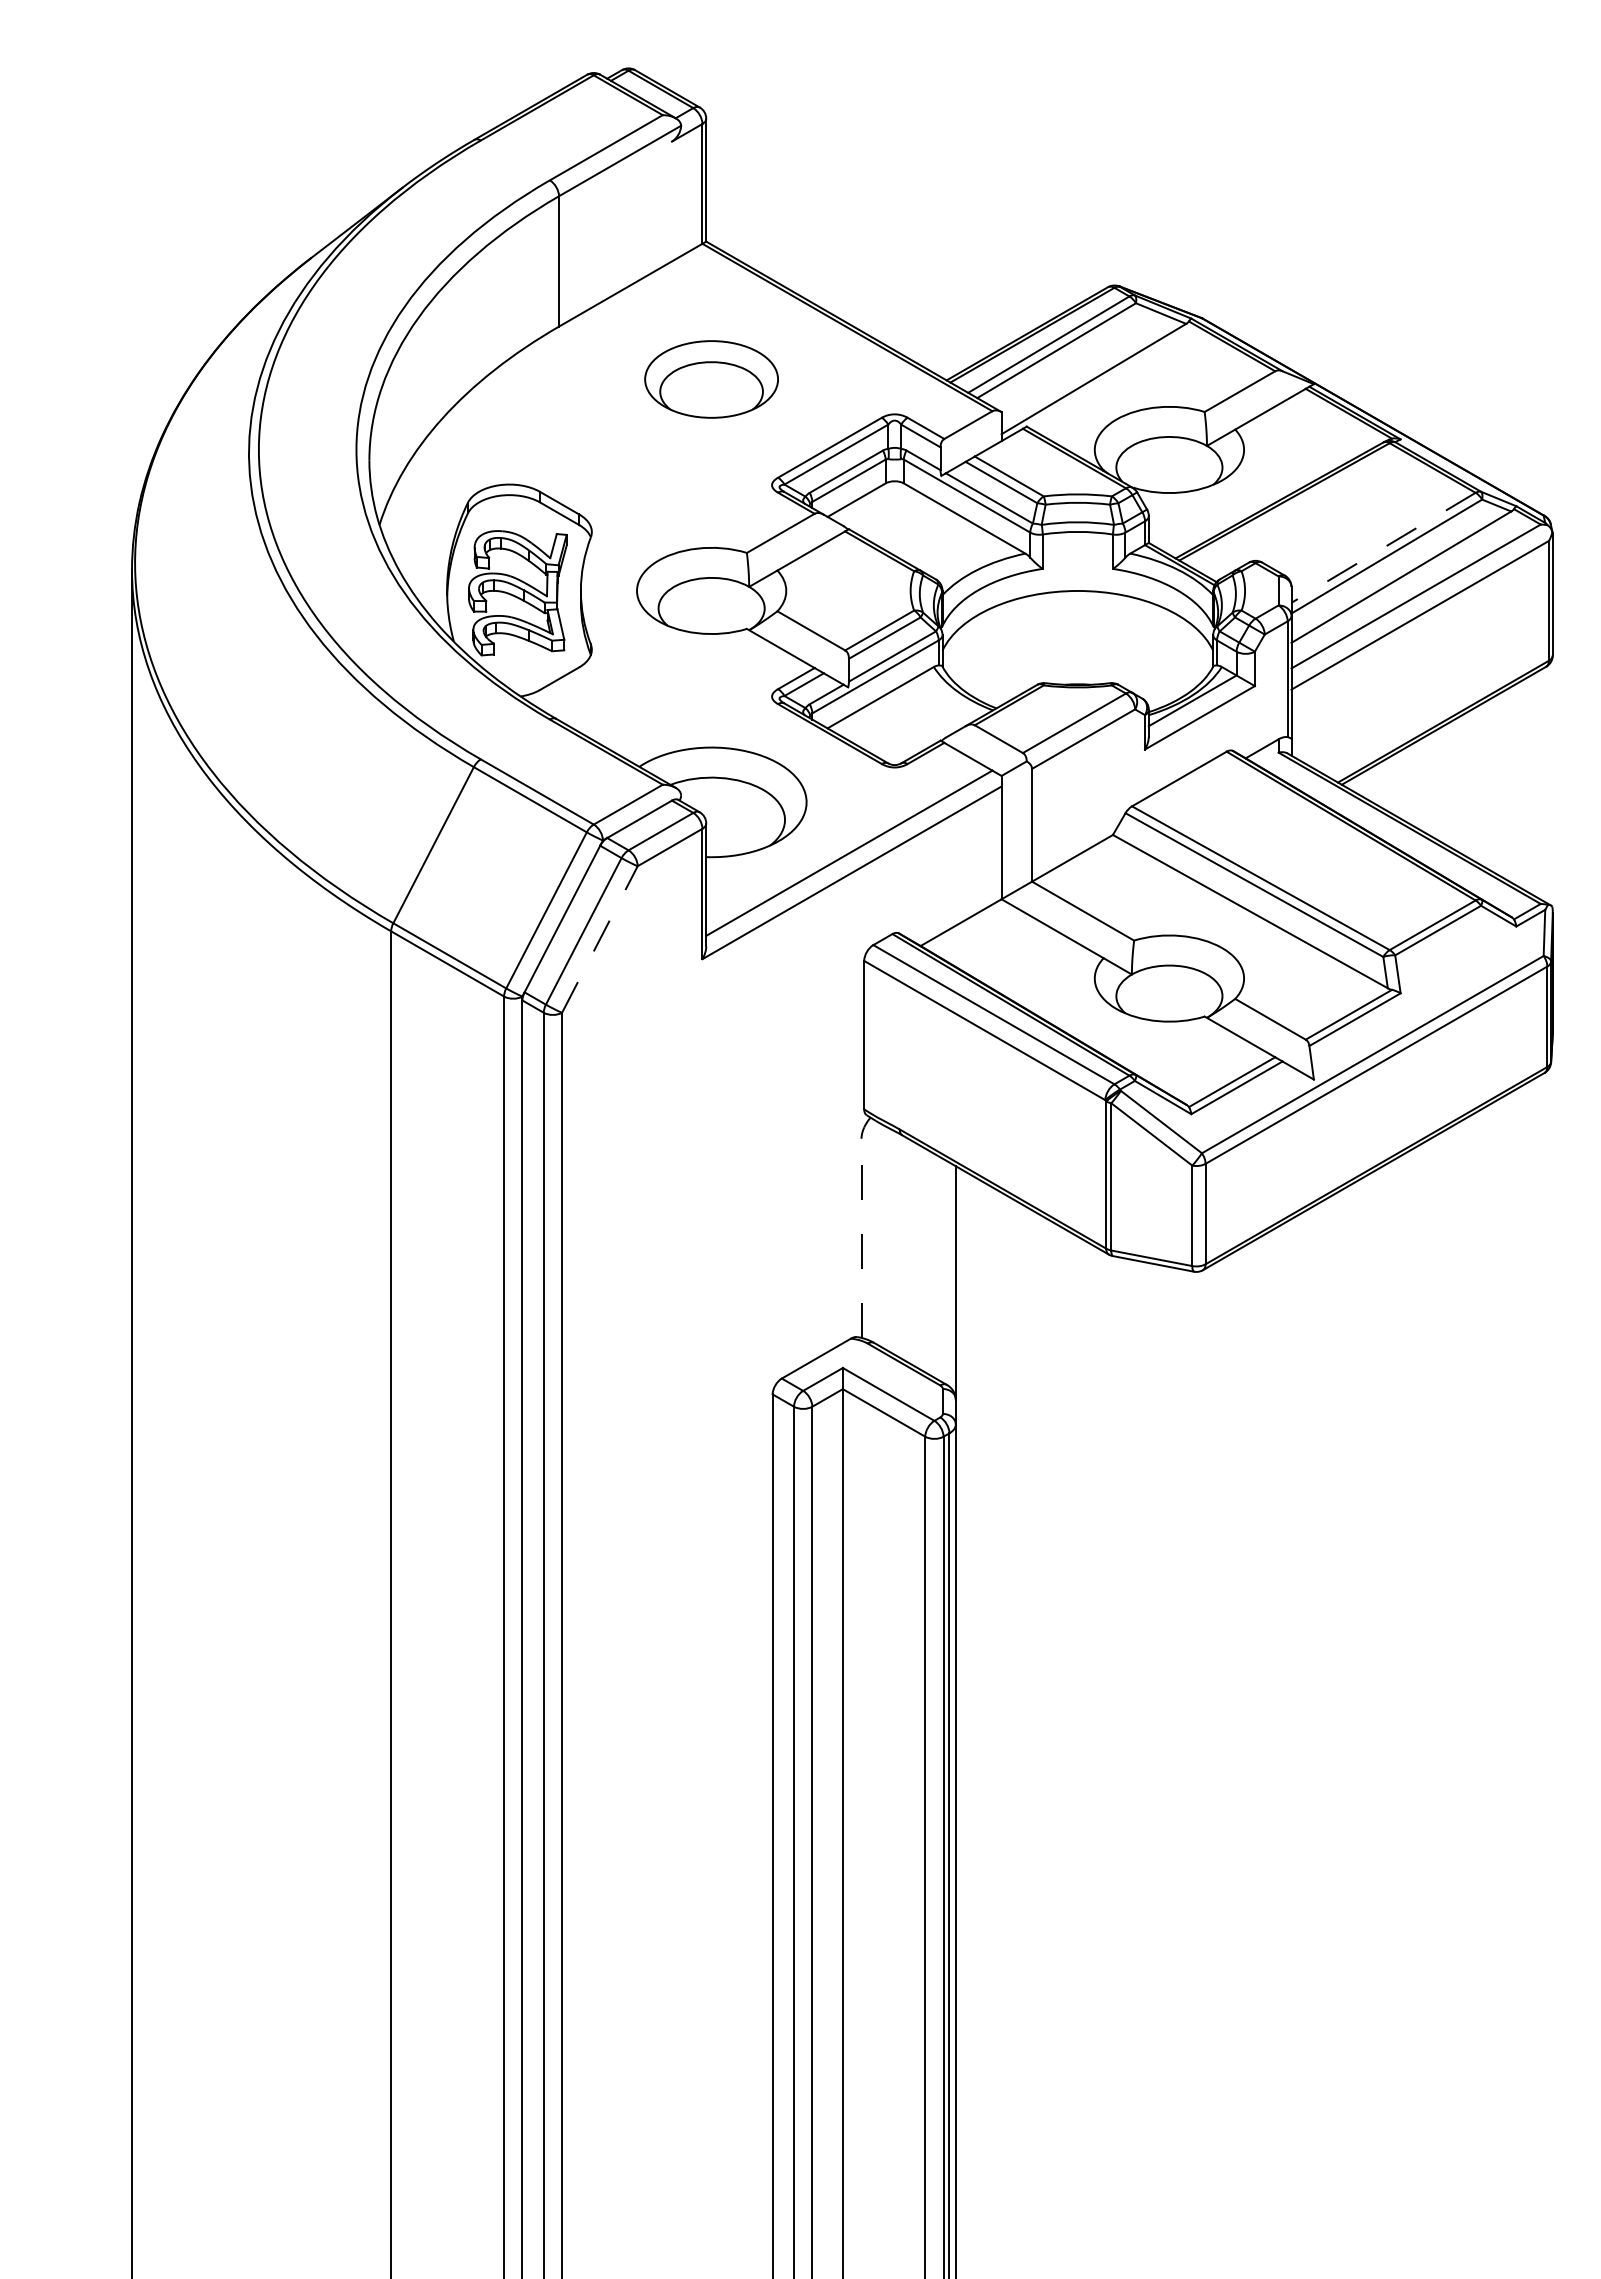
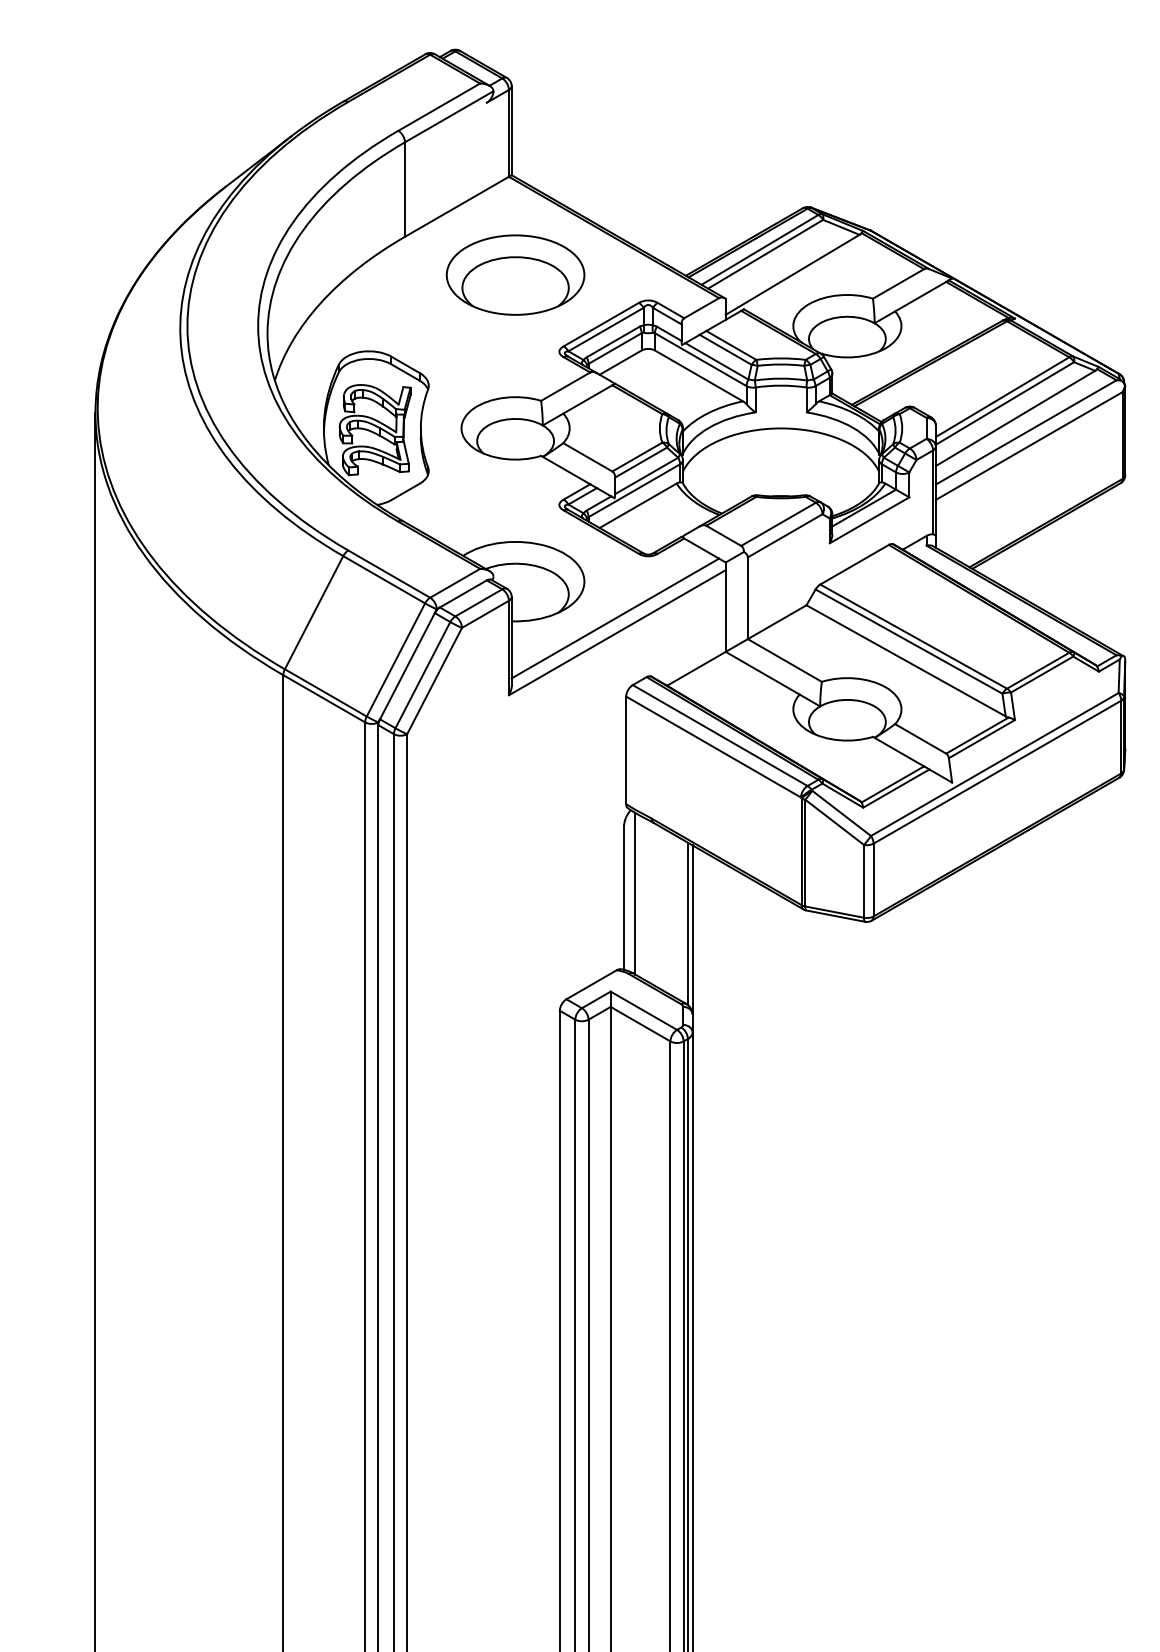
part: (711, 379) -> (515, 275), size x1.43
line: (1383, 548) -> (1002, 397), dashed -> solid
line: (600, 939) -> (435, 681), dashed -> solid
line: (876, 1232) -> (635, 893), added
line: (861, 1238) -> (624, 897), dashed -> solid
line: (949, 1274) -> (687, 923), added

